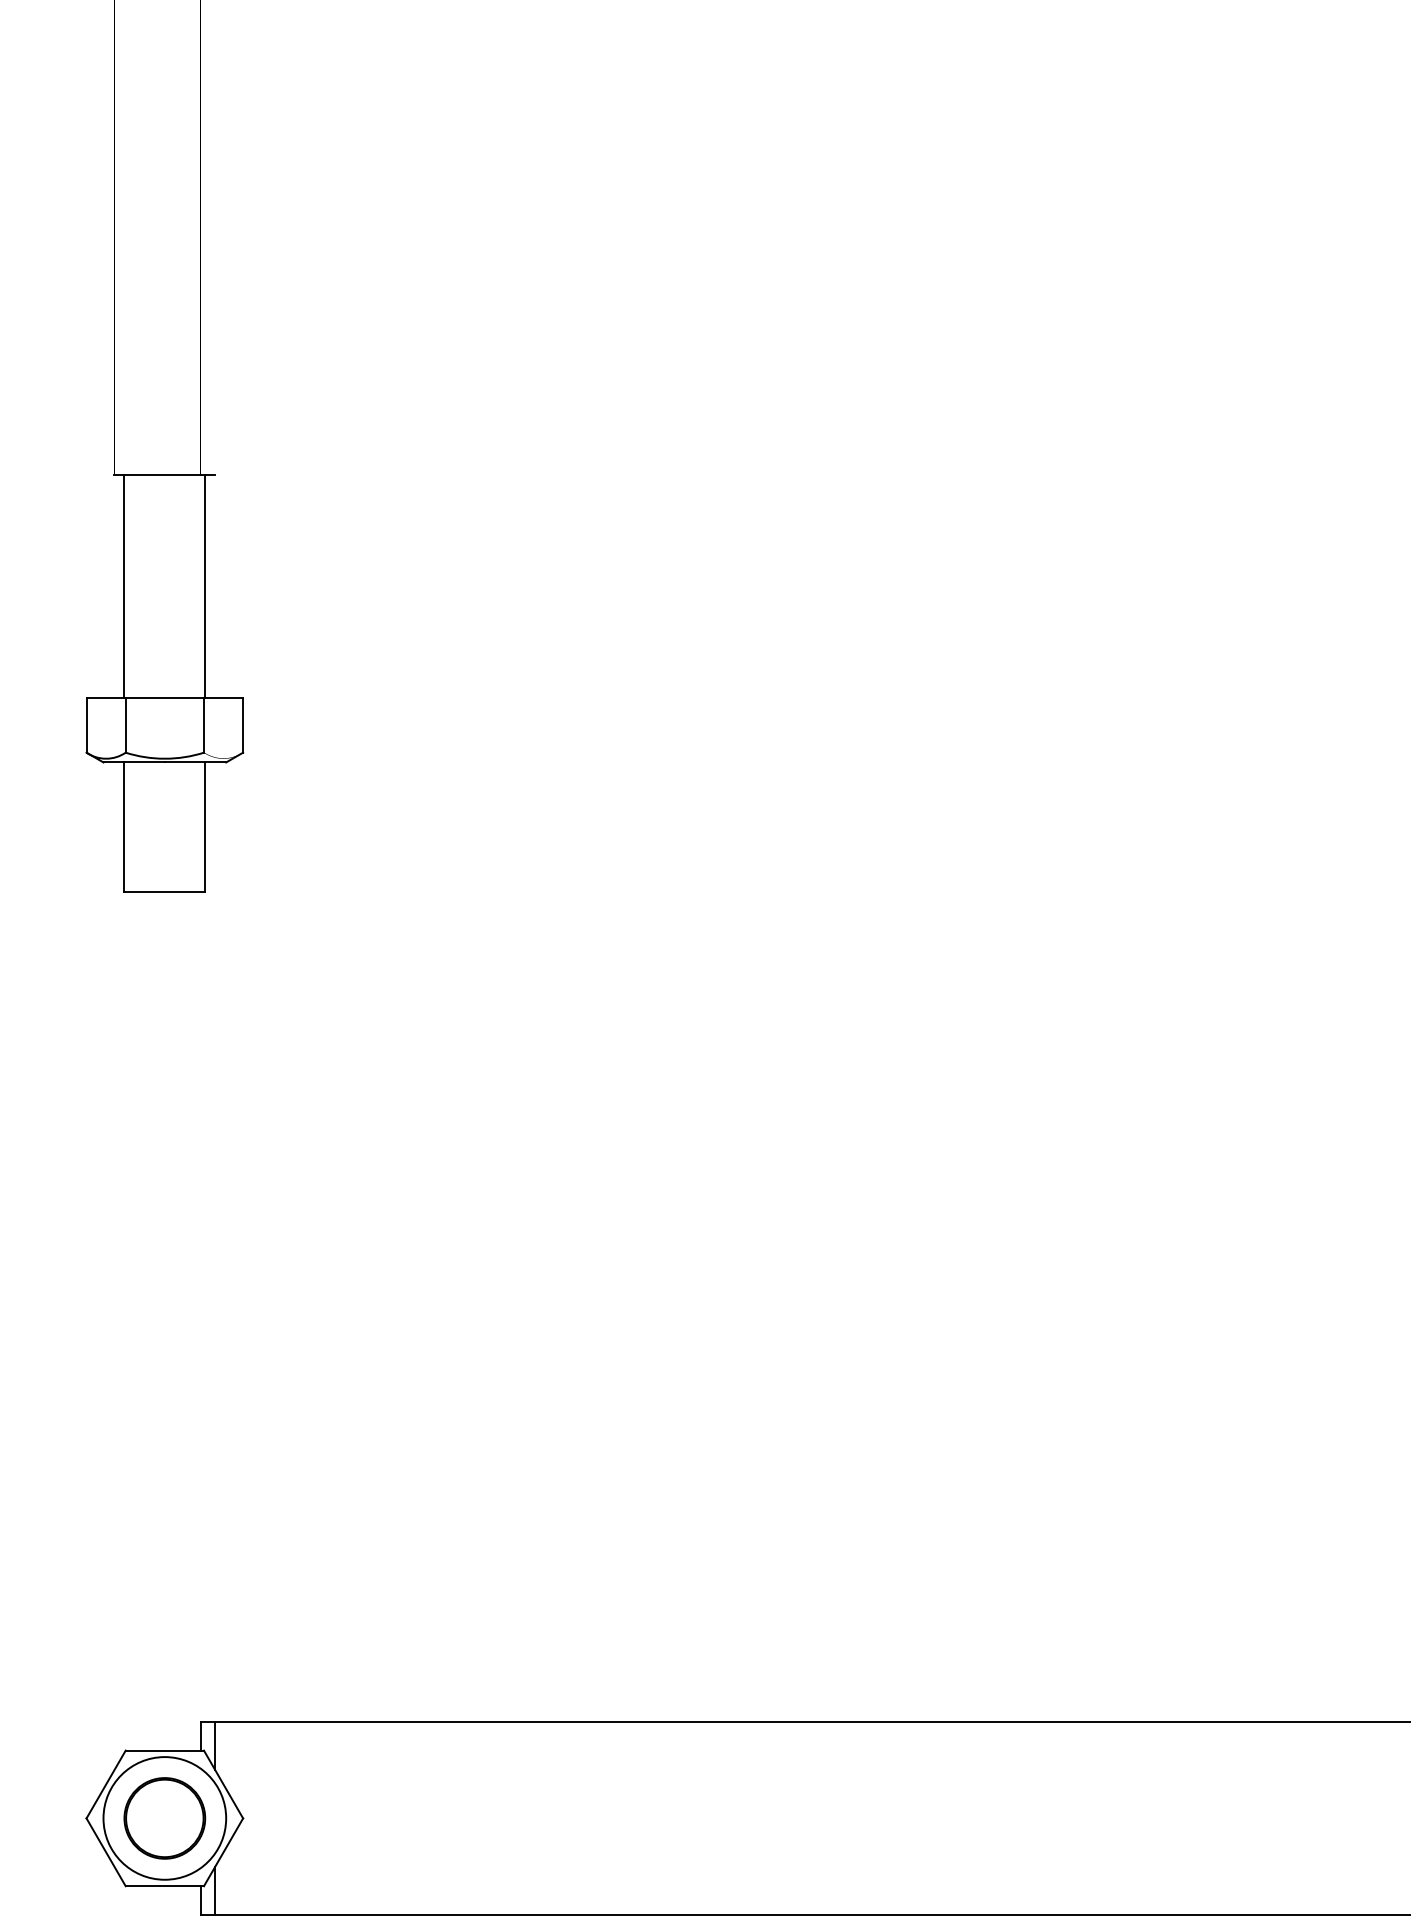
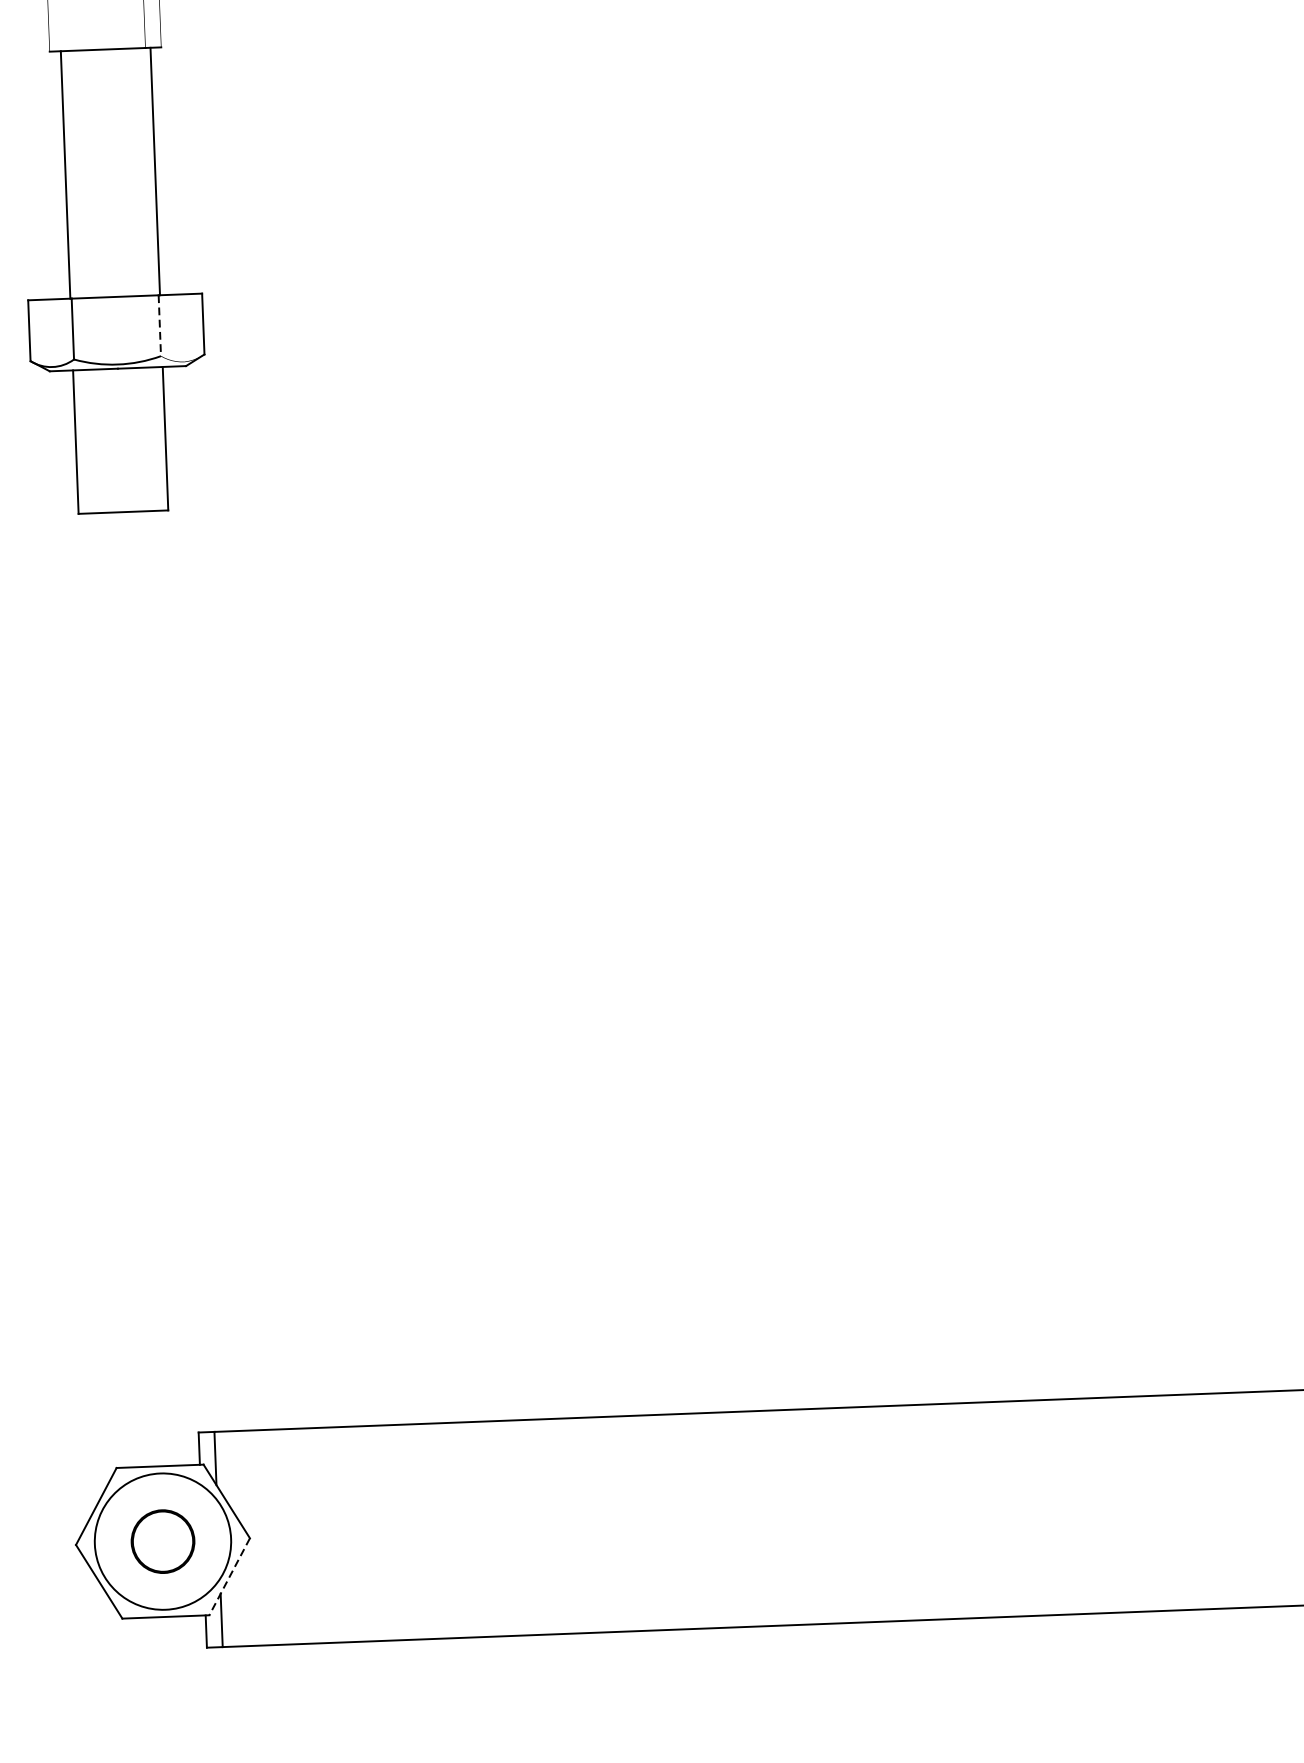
line: (203, 725) -> (159, 325), solid -> dashed
part: (164, 1818) -> (162, 1541), size x0.7
line: (223, 1852) -> (229, 1576), solid -> dashed

